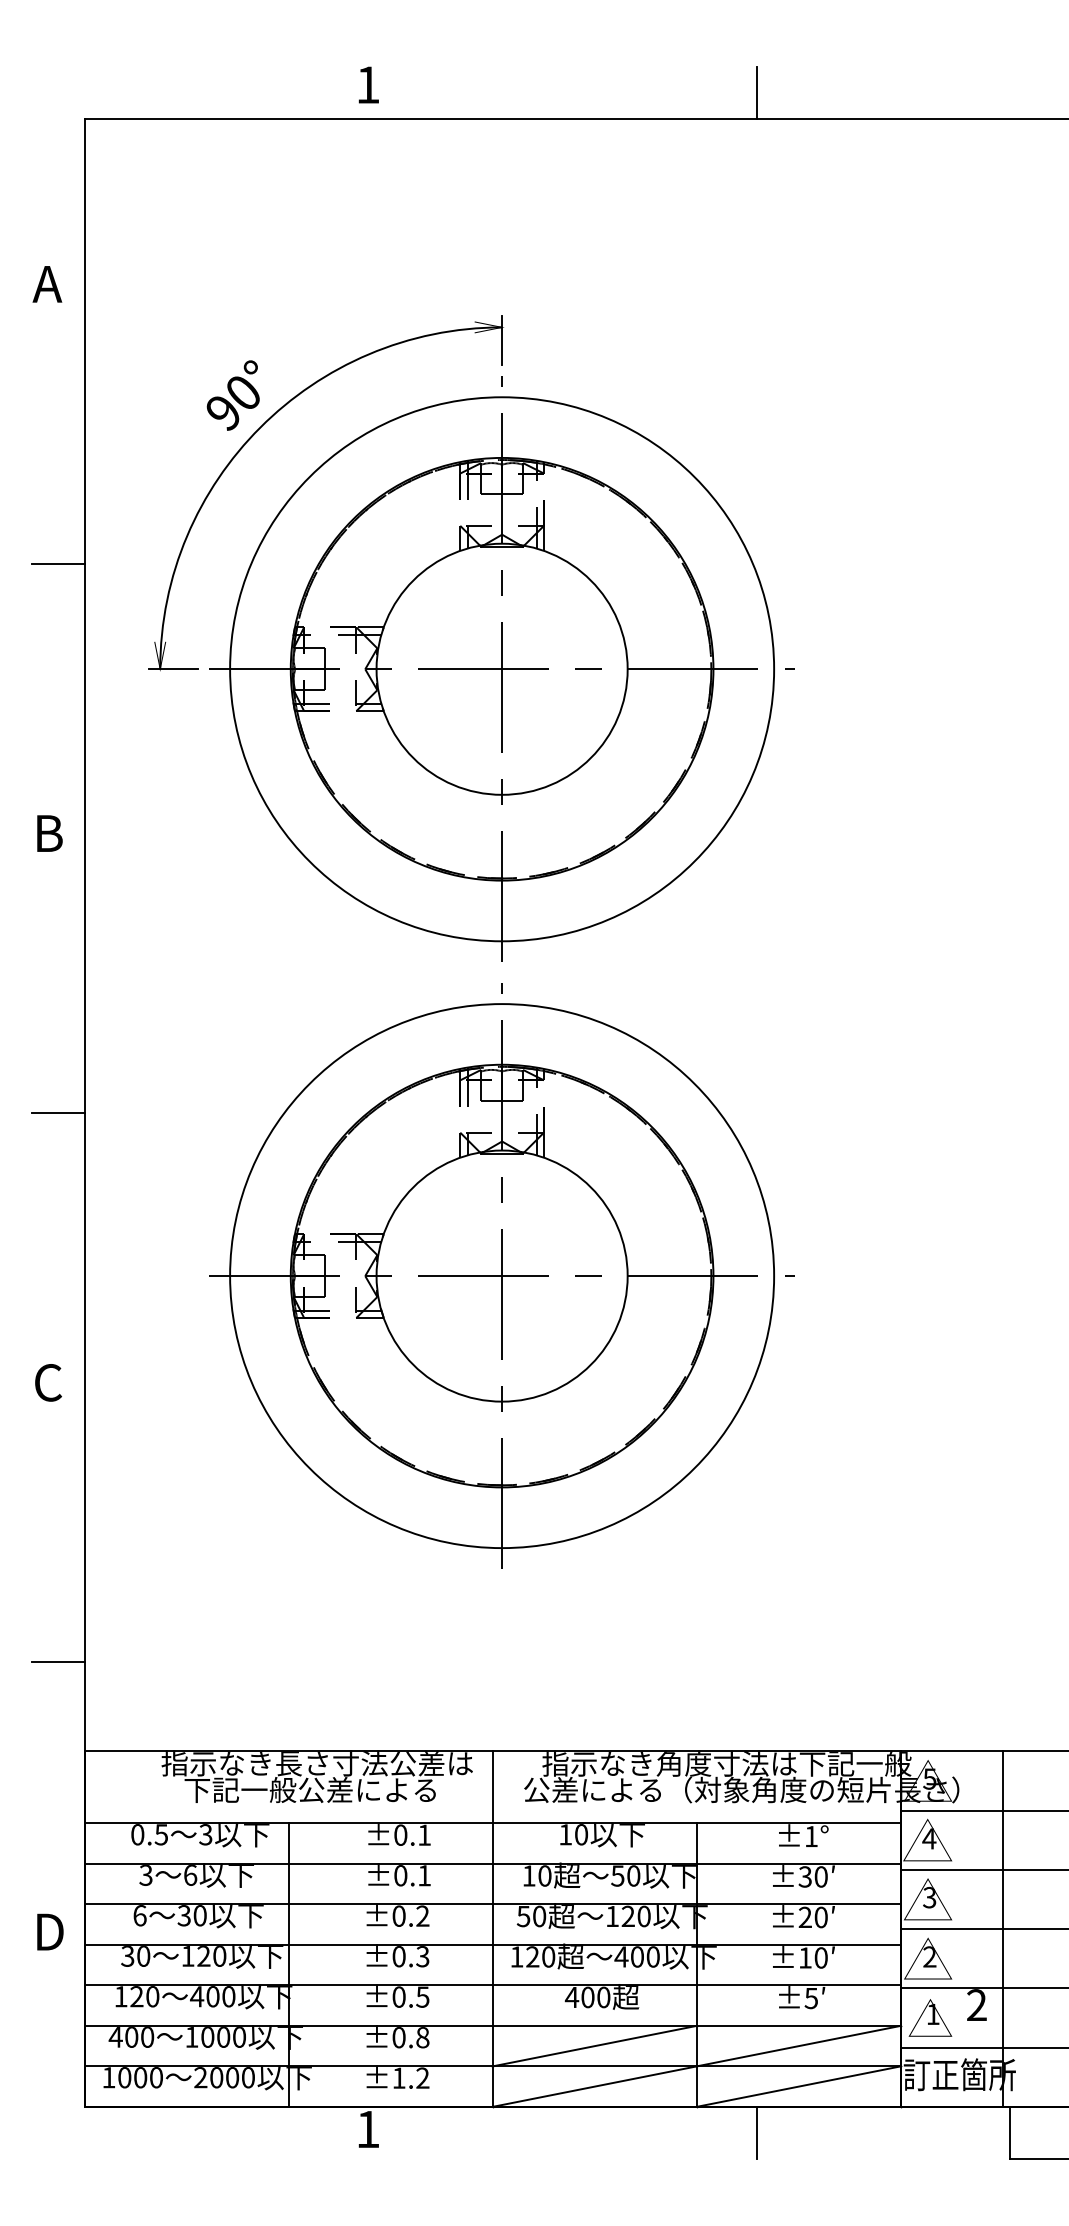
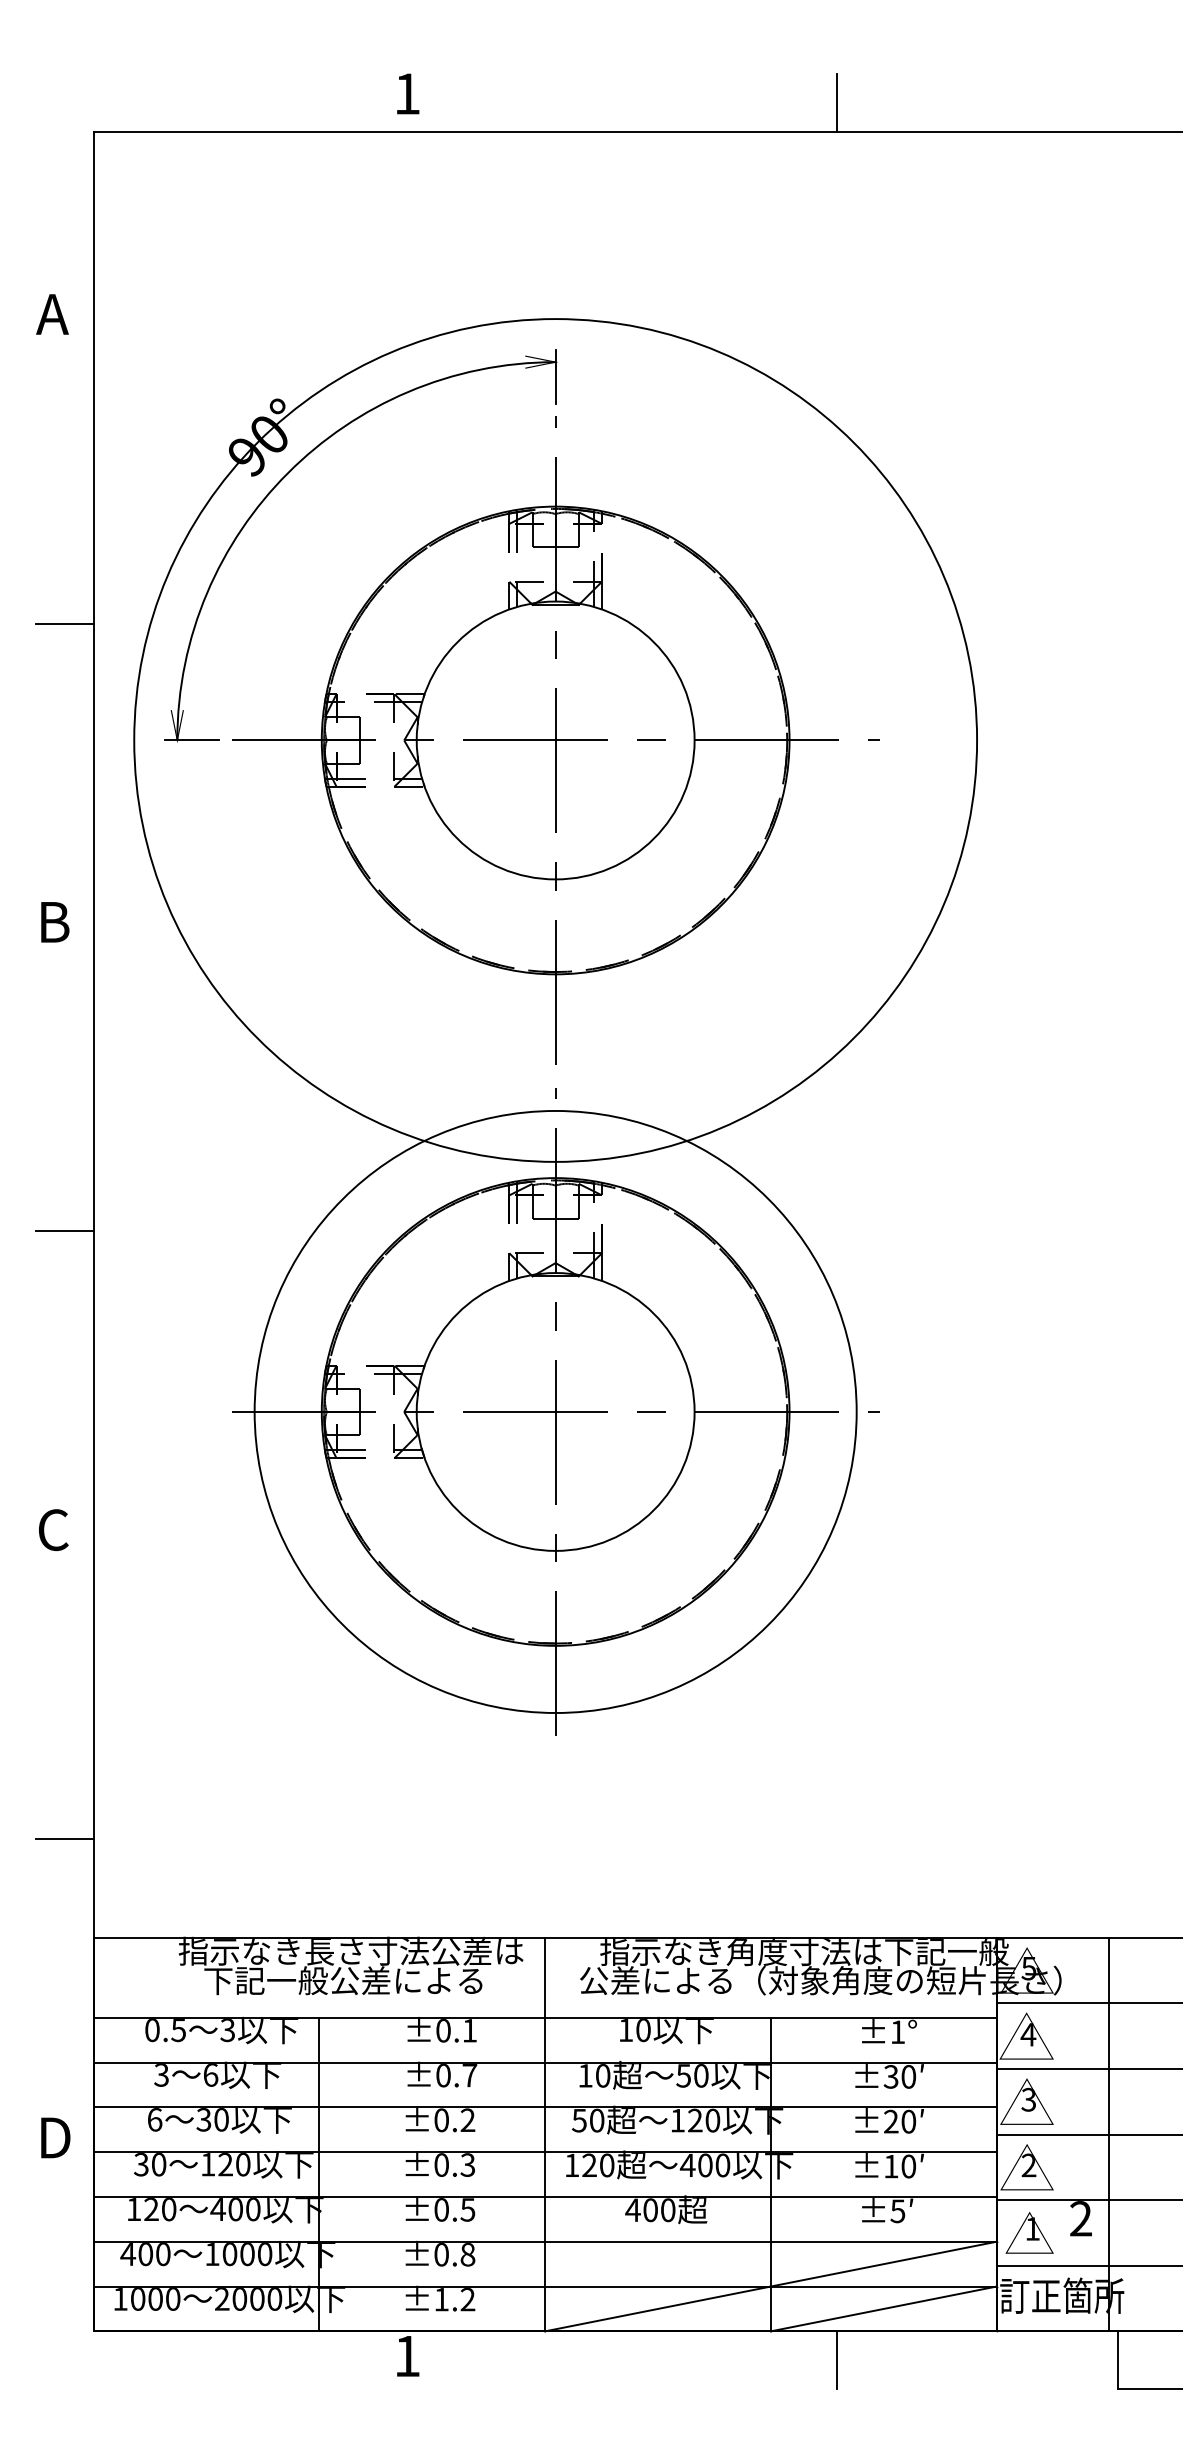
circle: (502, 669) -> (556, 740), size x1.4
text: (424, 1875) -> (469, 2075), ±0.1 -> ±0.7
line: (594, 2045) -> (657, 2263), removed

